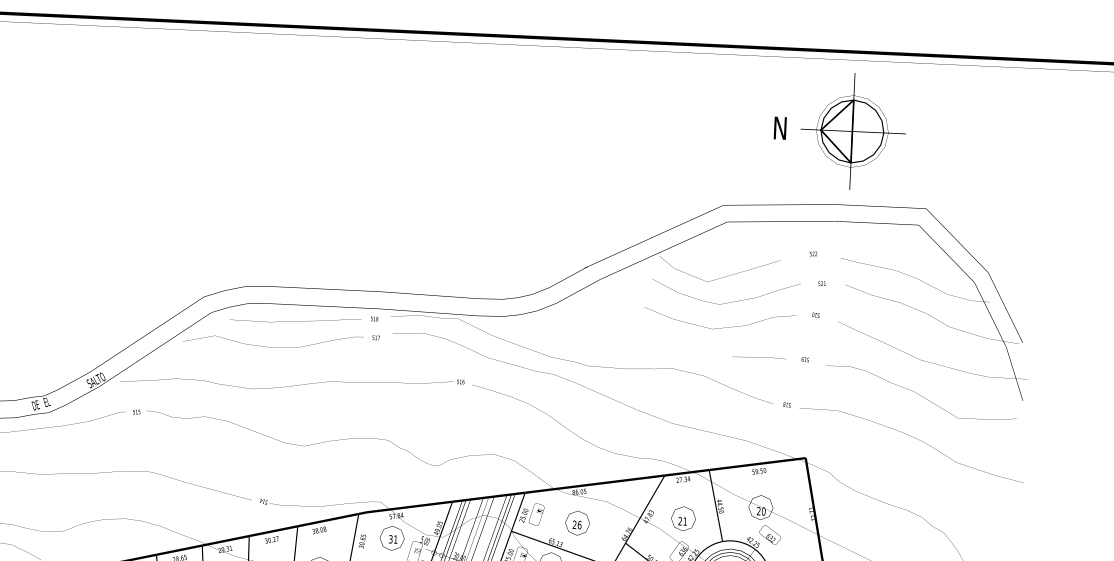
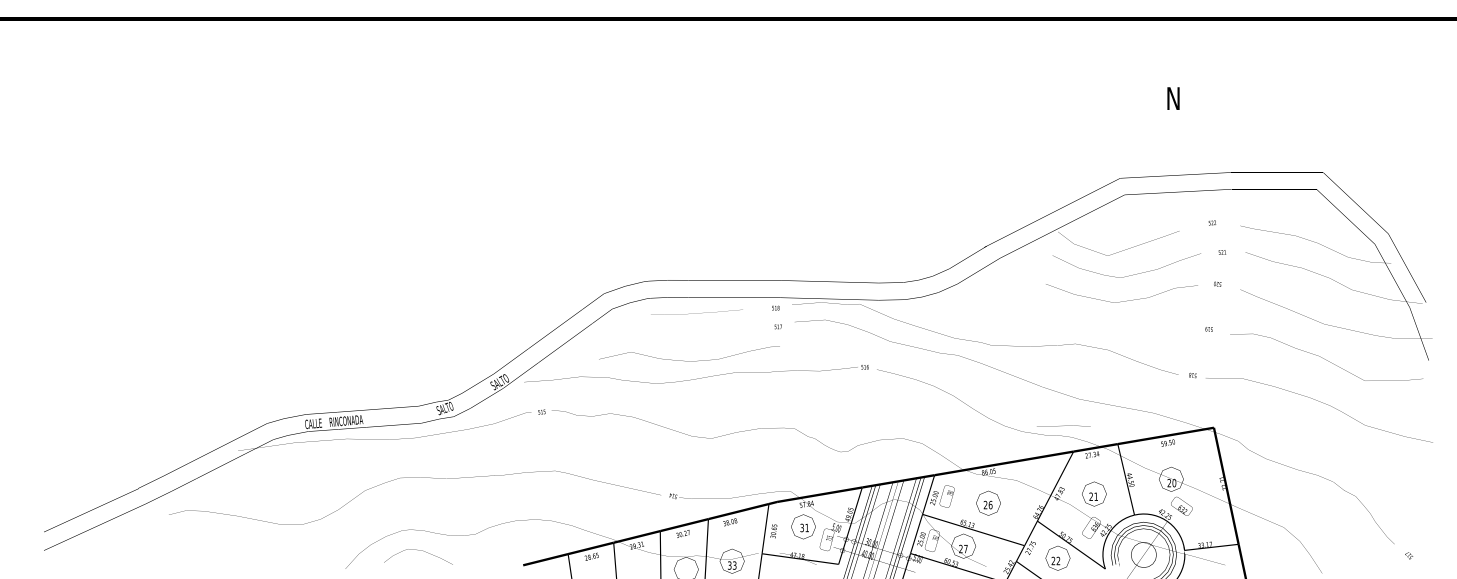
part: (853, 131) -> (1246, 98), removed
part: (295, 318) -> (696, 311), size x0.7
part: (273, 347) -> (689, 361), moved
part: (758, 356) -> (1063, 425), moved
text: (40, 403) -> (445, 407), DE   EL -> SALTO

